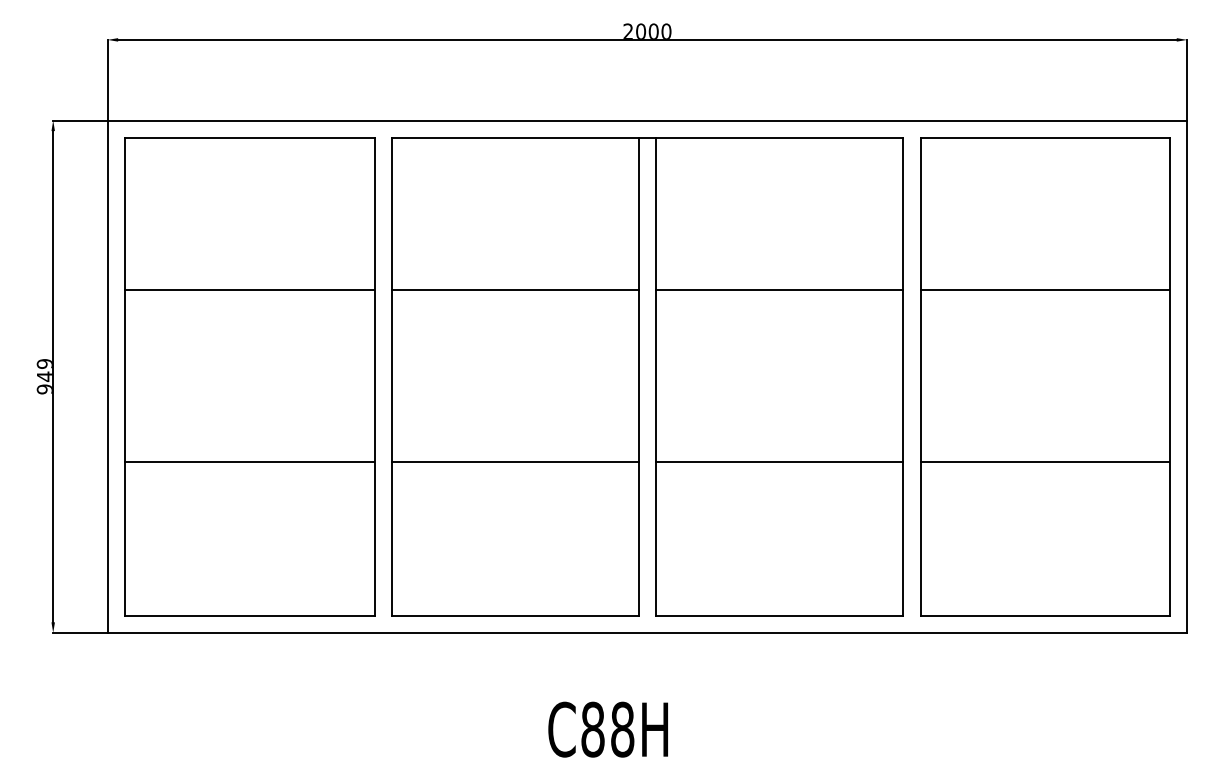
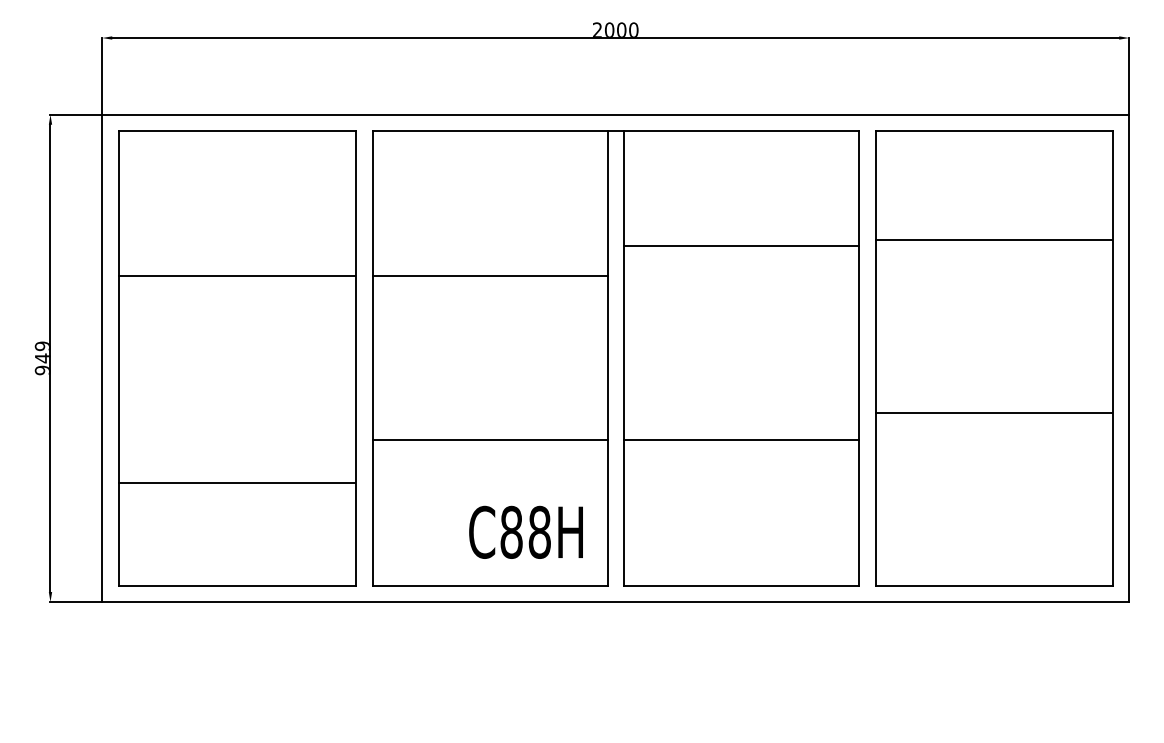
line: (779, 289) -> (741, 245), moved
line: (1044, 289) -> (993, 239), moved
line: (248, 462) -> (236, 483), moved
line: (1044, 462) -> (993, 413), moved
text: (607, 729) -> (525, 532), moved

